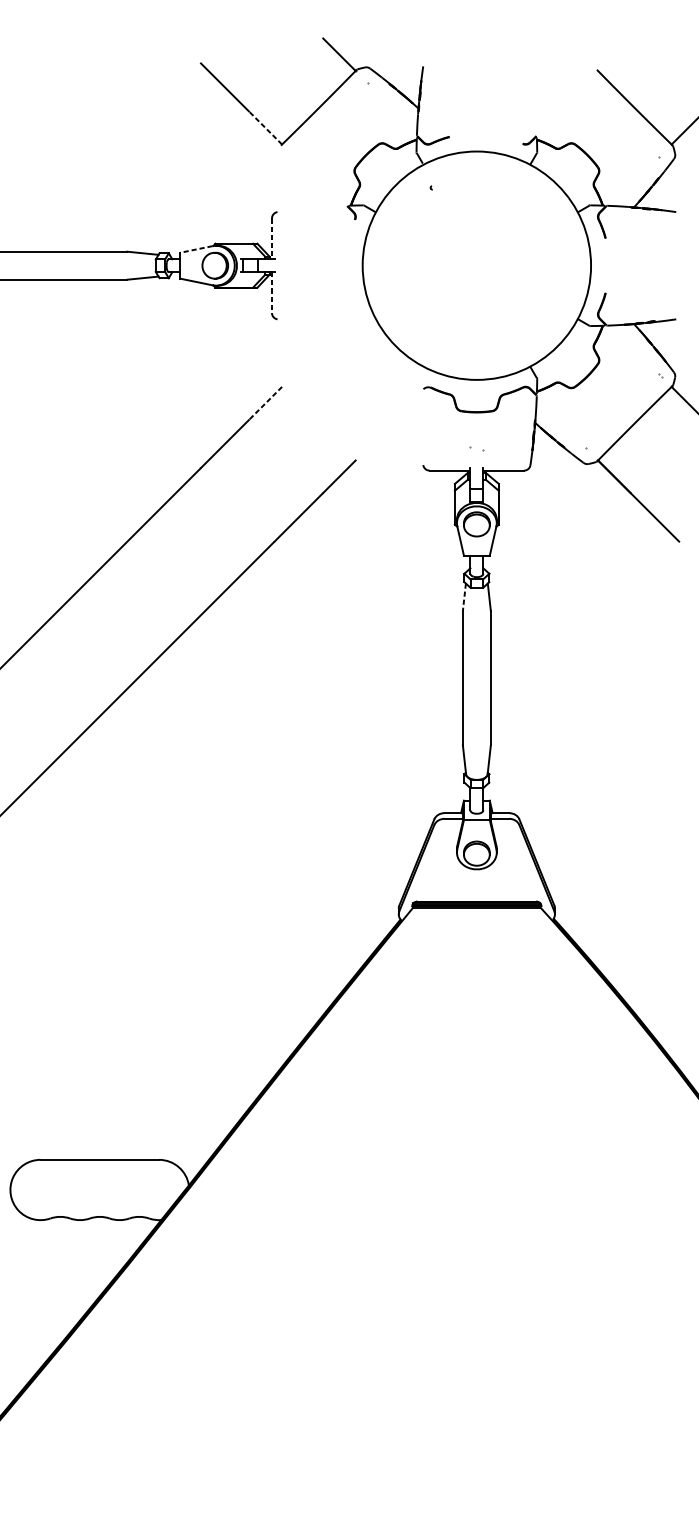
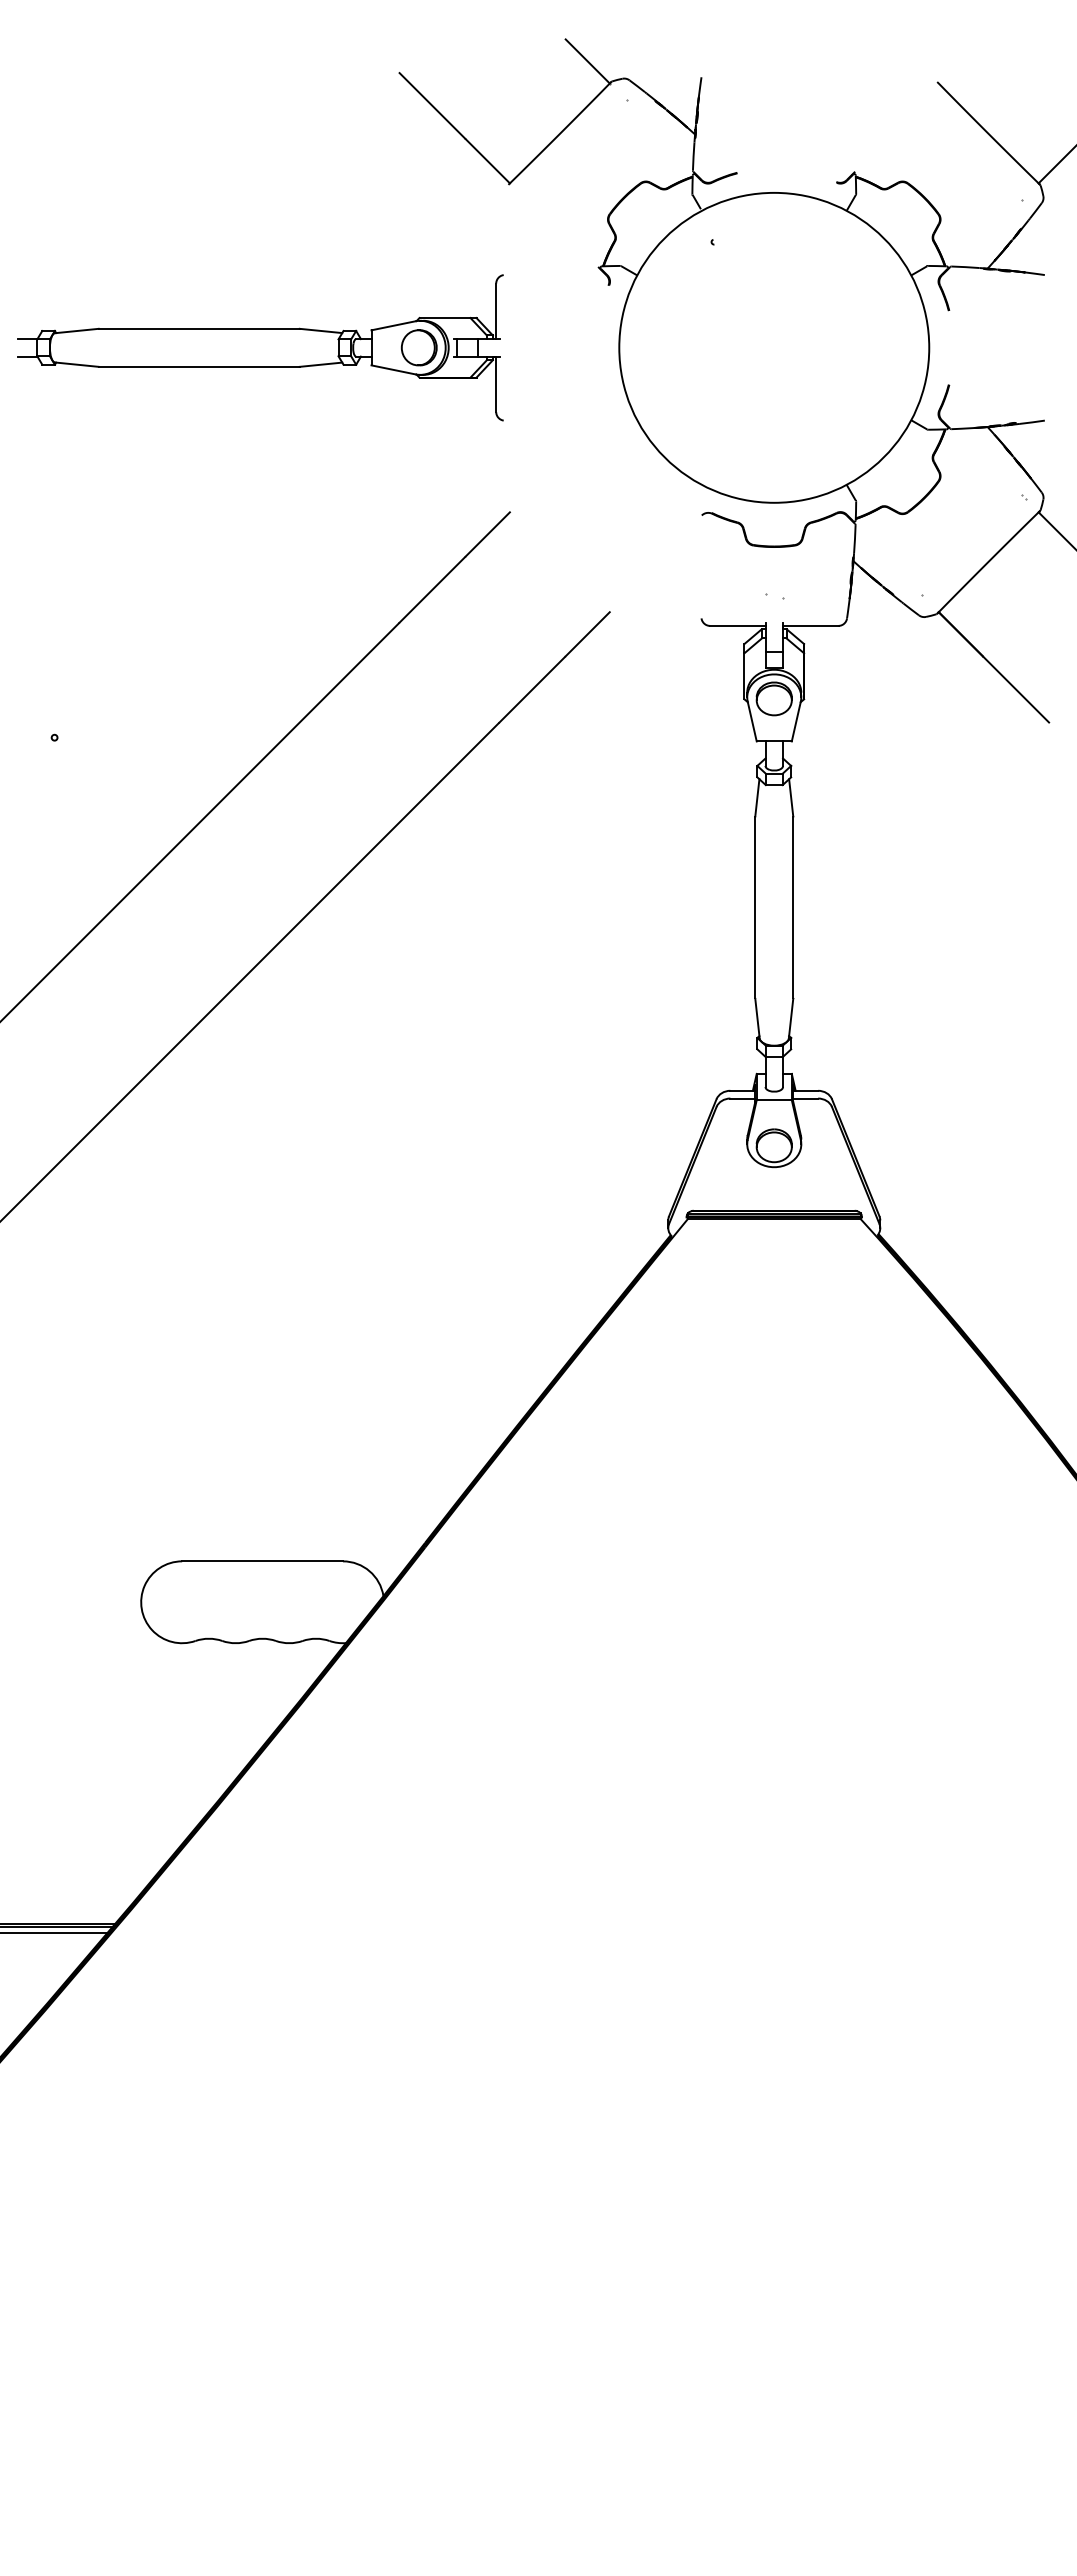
line: (265, 127) -> (487, 160), dashed -> solid
line: (272, 238) -> (496, 311), dashed -> solid
line: (196, 249) -> (393, 325), dashed -> solid
line: (272, 292) -> (496, 384), dashed -> solid
line: (265, 403) -> (487, 534), dashed -> solid
line: (464, 597) -> (757, 797), dashed -> solid

